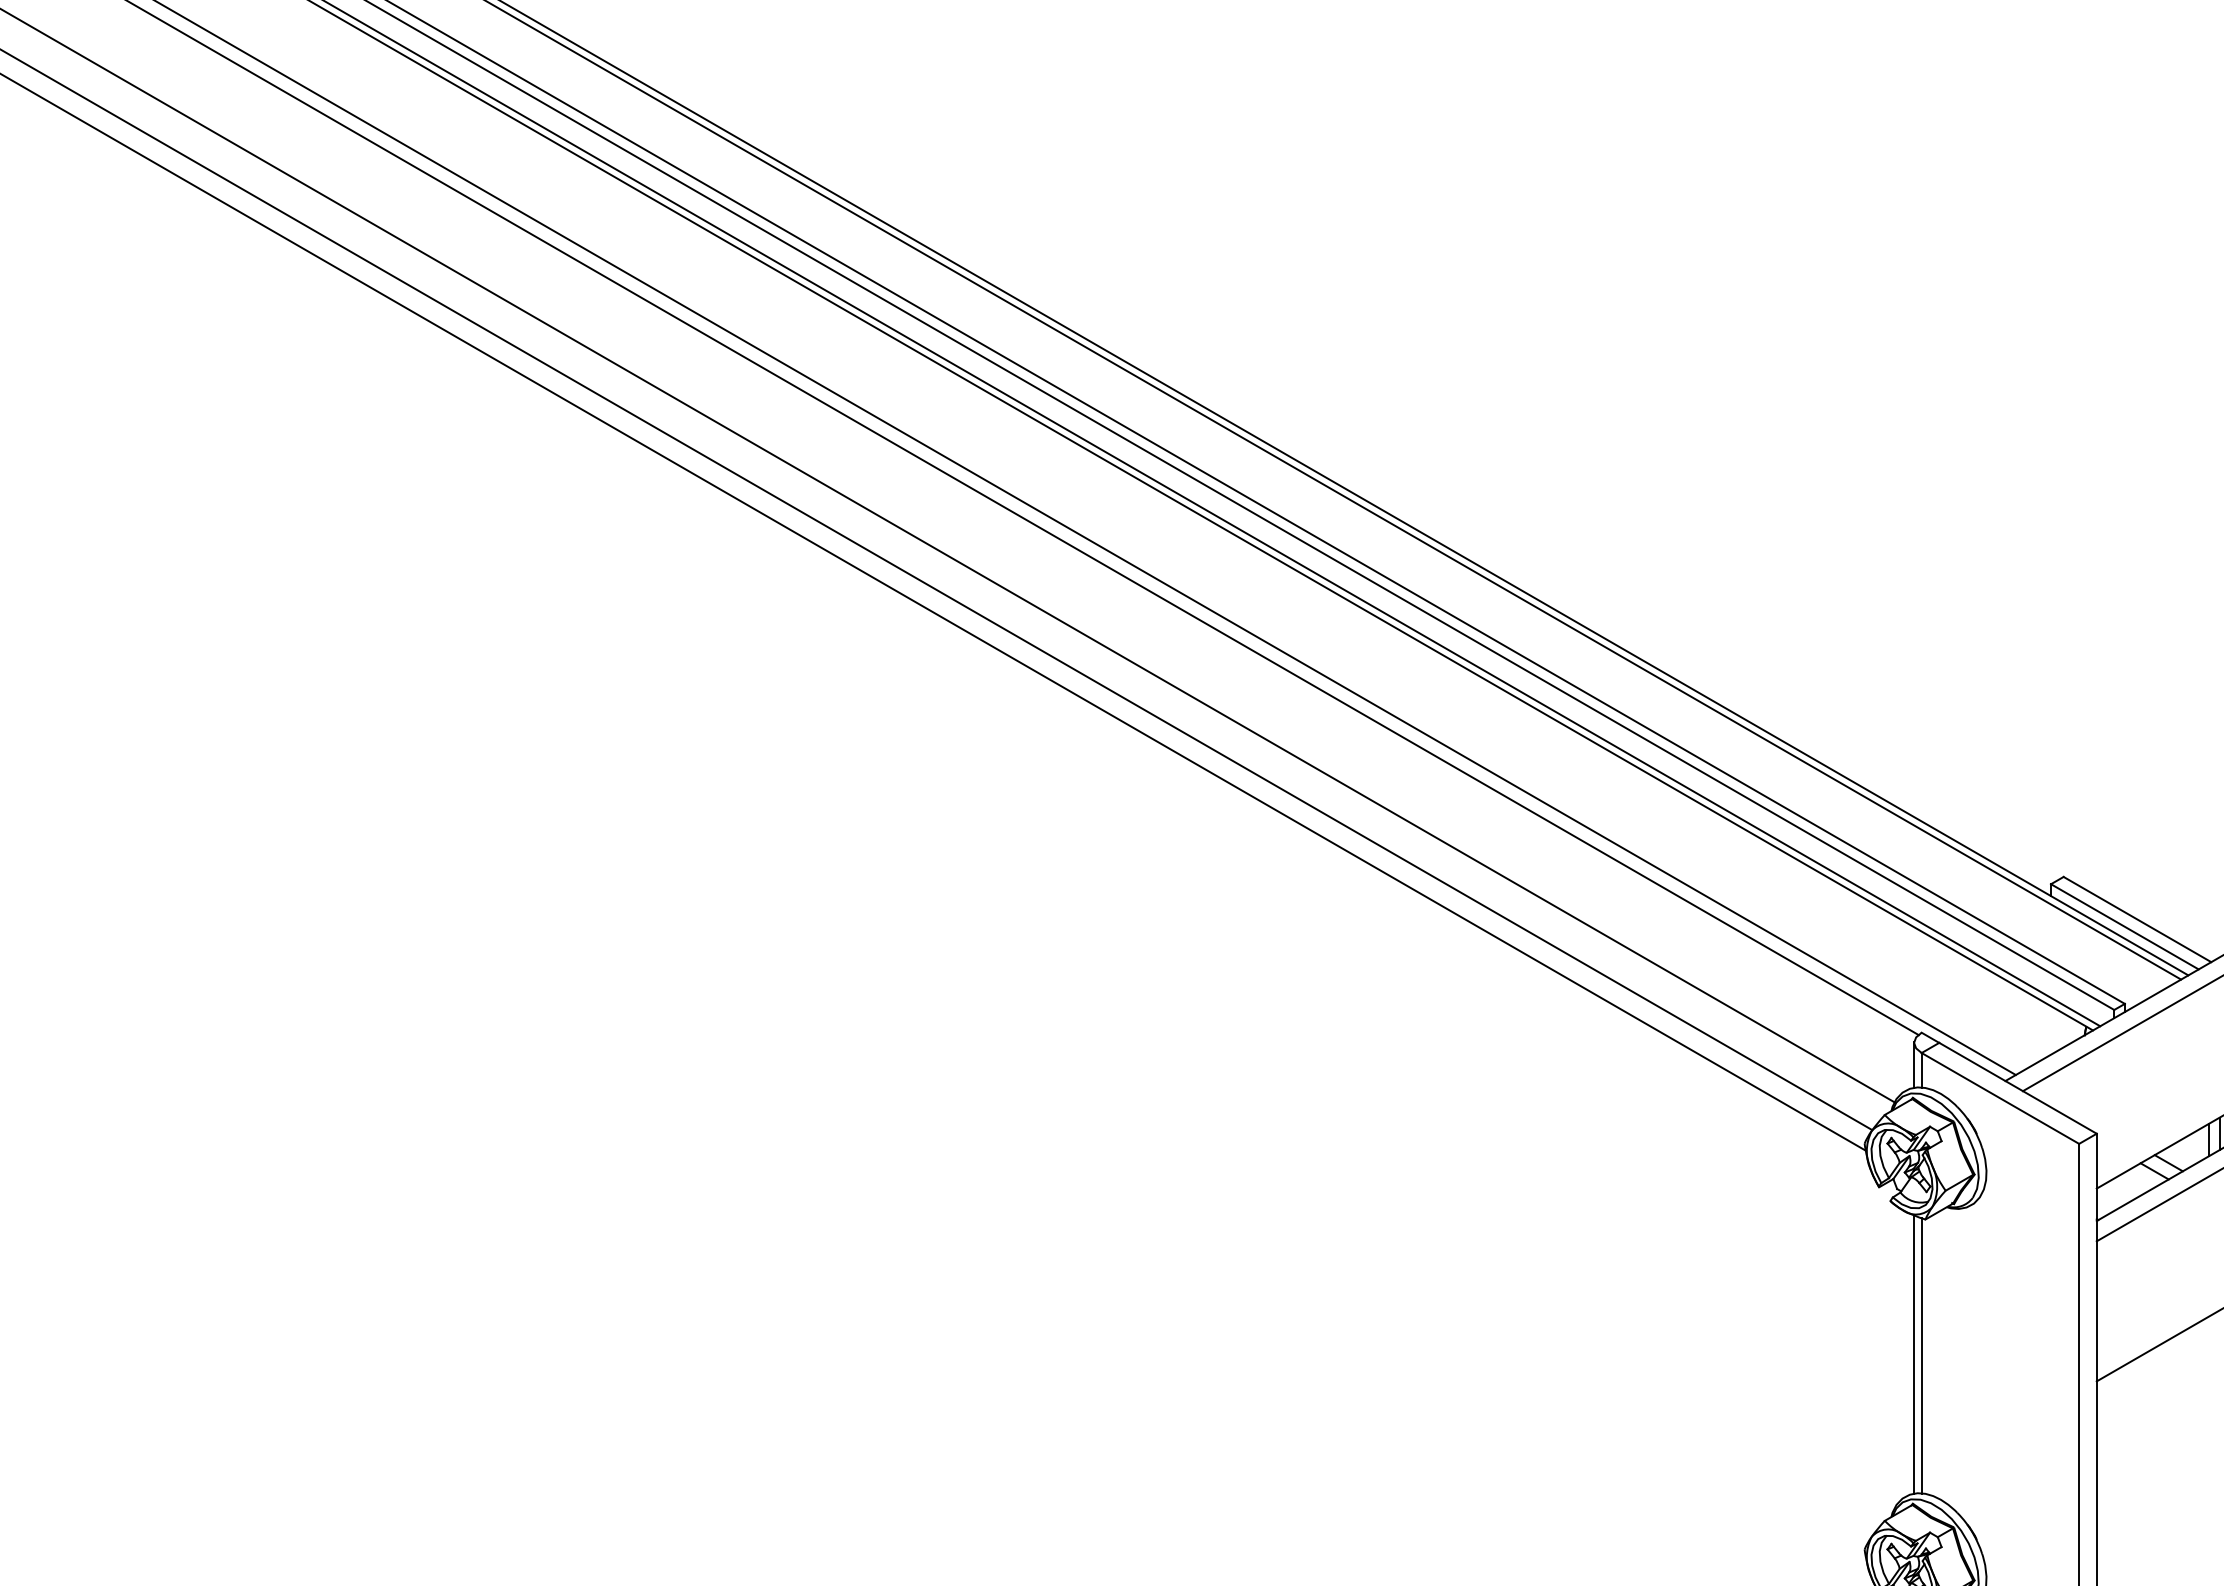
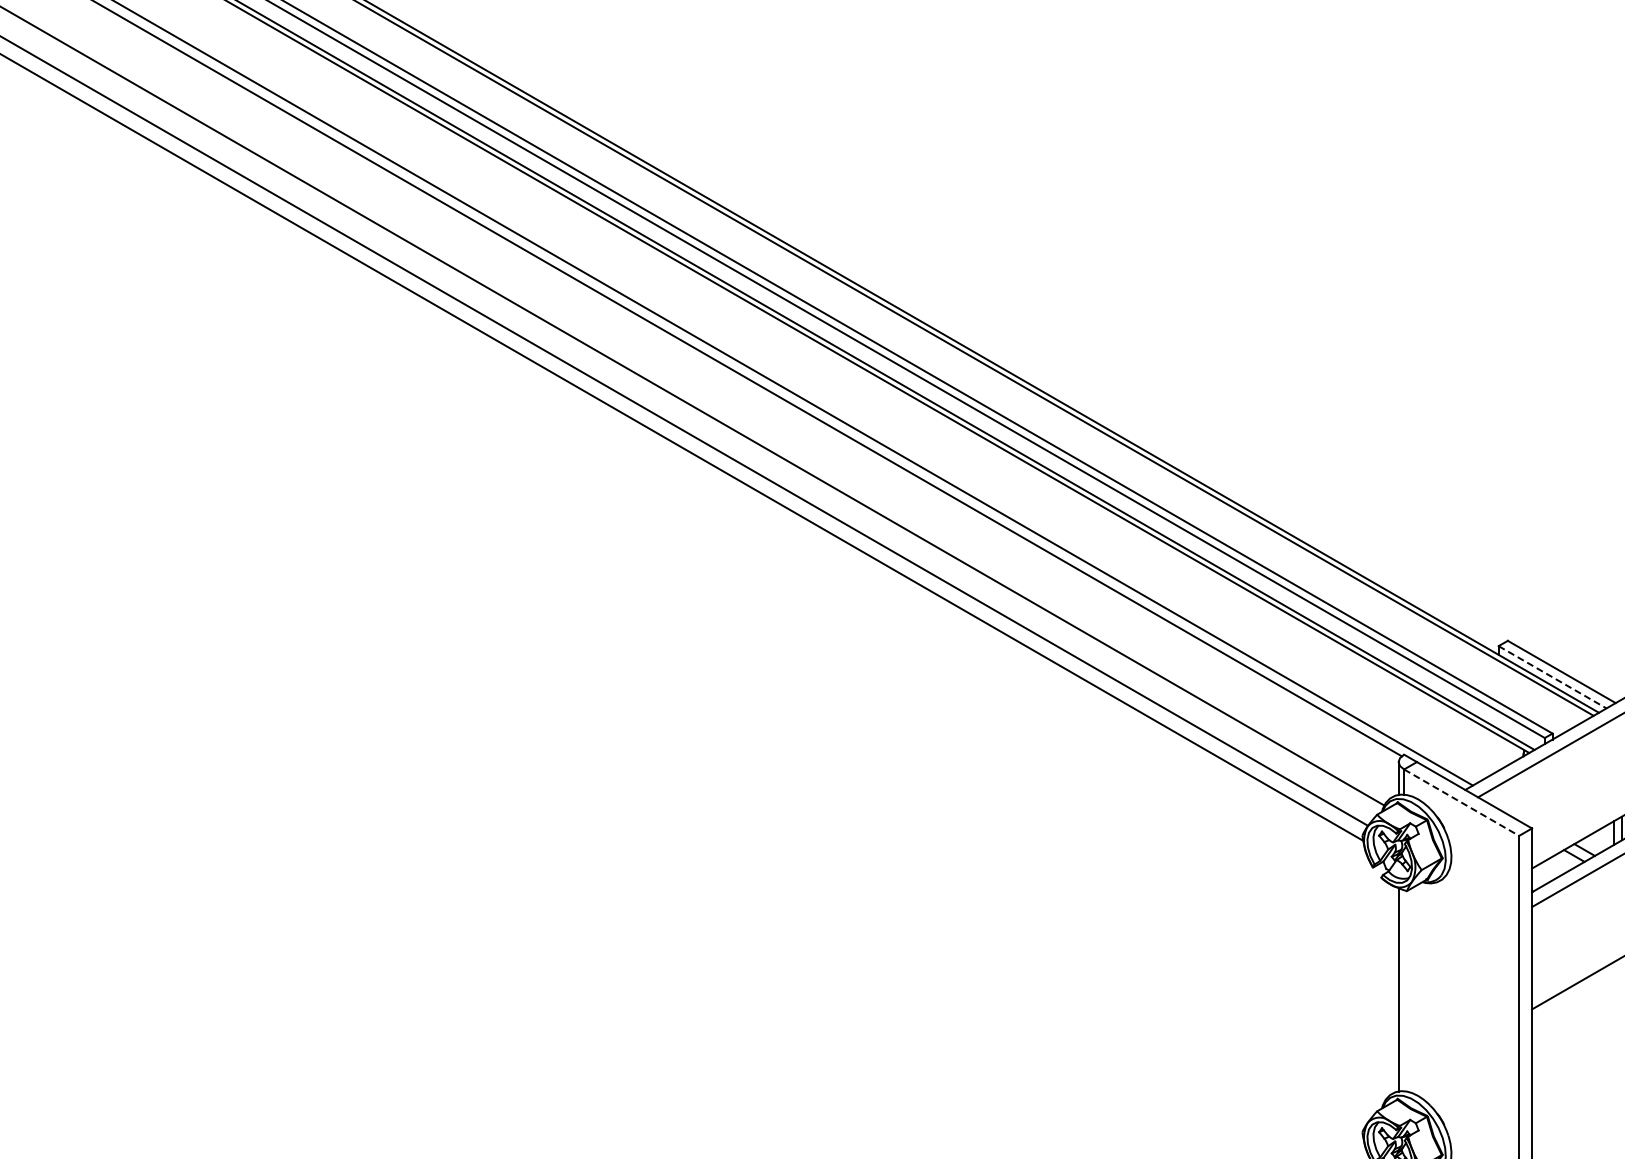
line: (2124, 927) -> (1552, 677), solid -> dashed
line: (2001, 1098) -> (1462, 802), solid -> dashed
line: (1922, 1355) -> (1404, 990), removed

